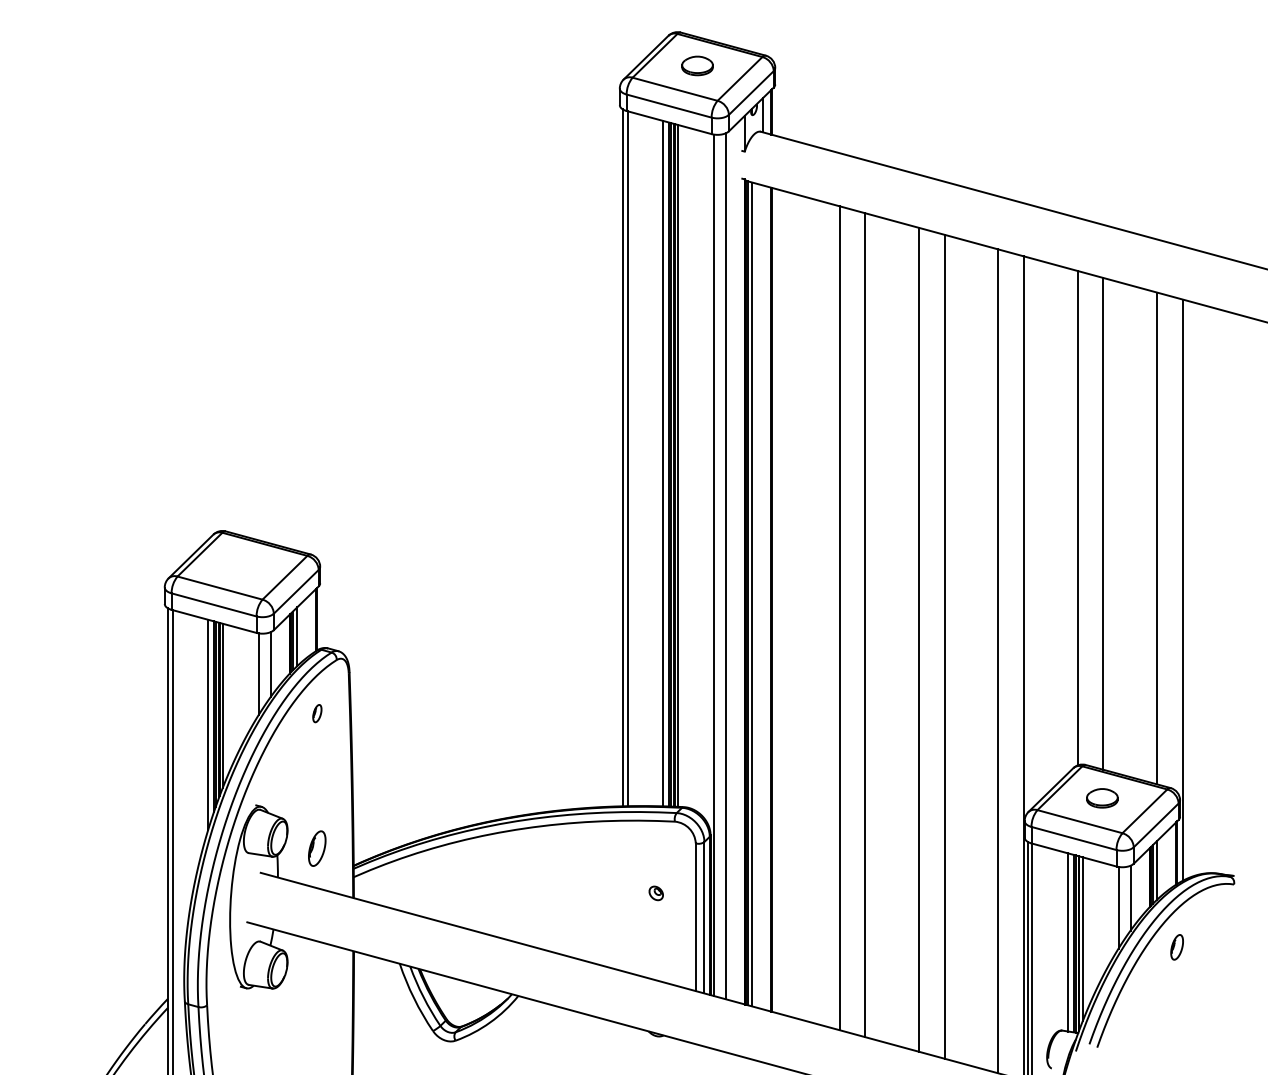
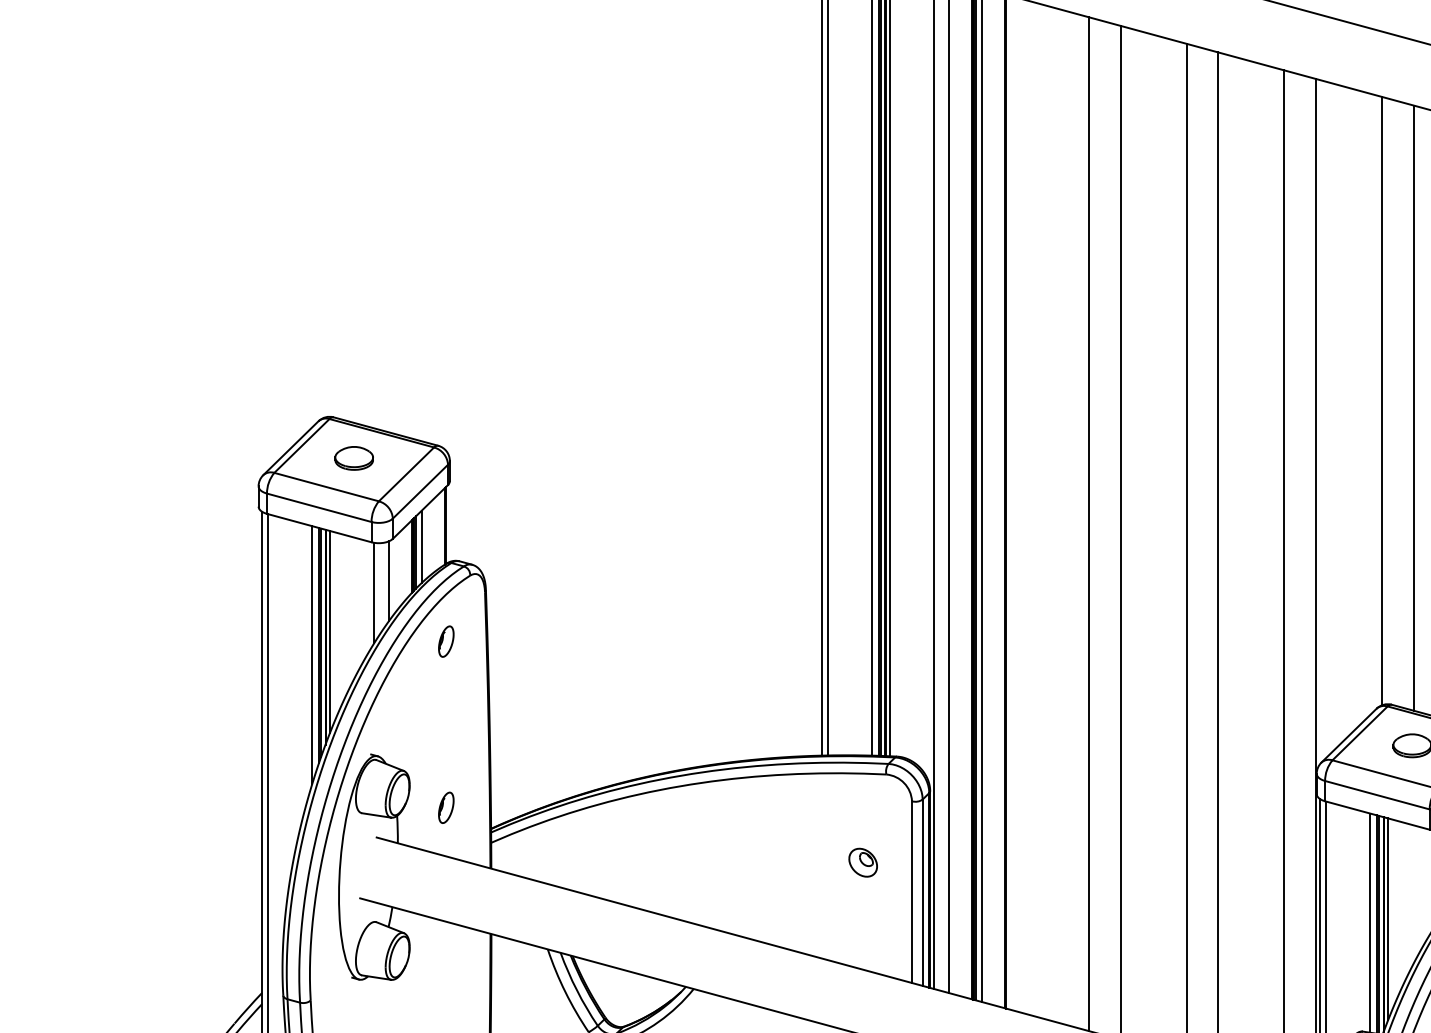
part: (242, 564) -> (354, 458), added
part: (317, 713) -> (446, 641), size x1.43
part: (317, 848) -> (446, 807), size x0.71
part: (656, 893) -> (863, 862), size x1.67

